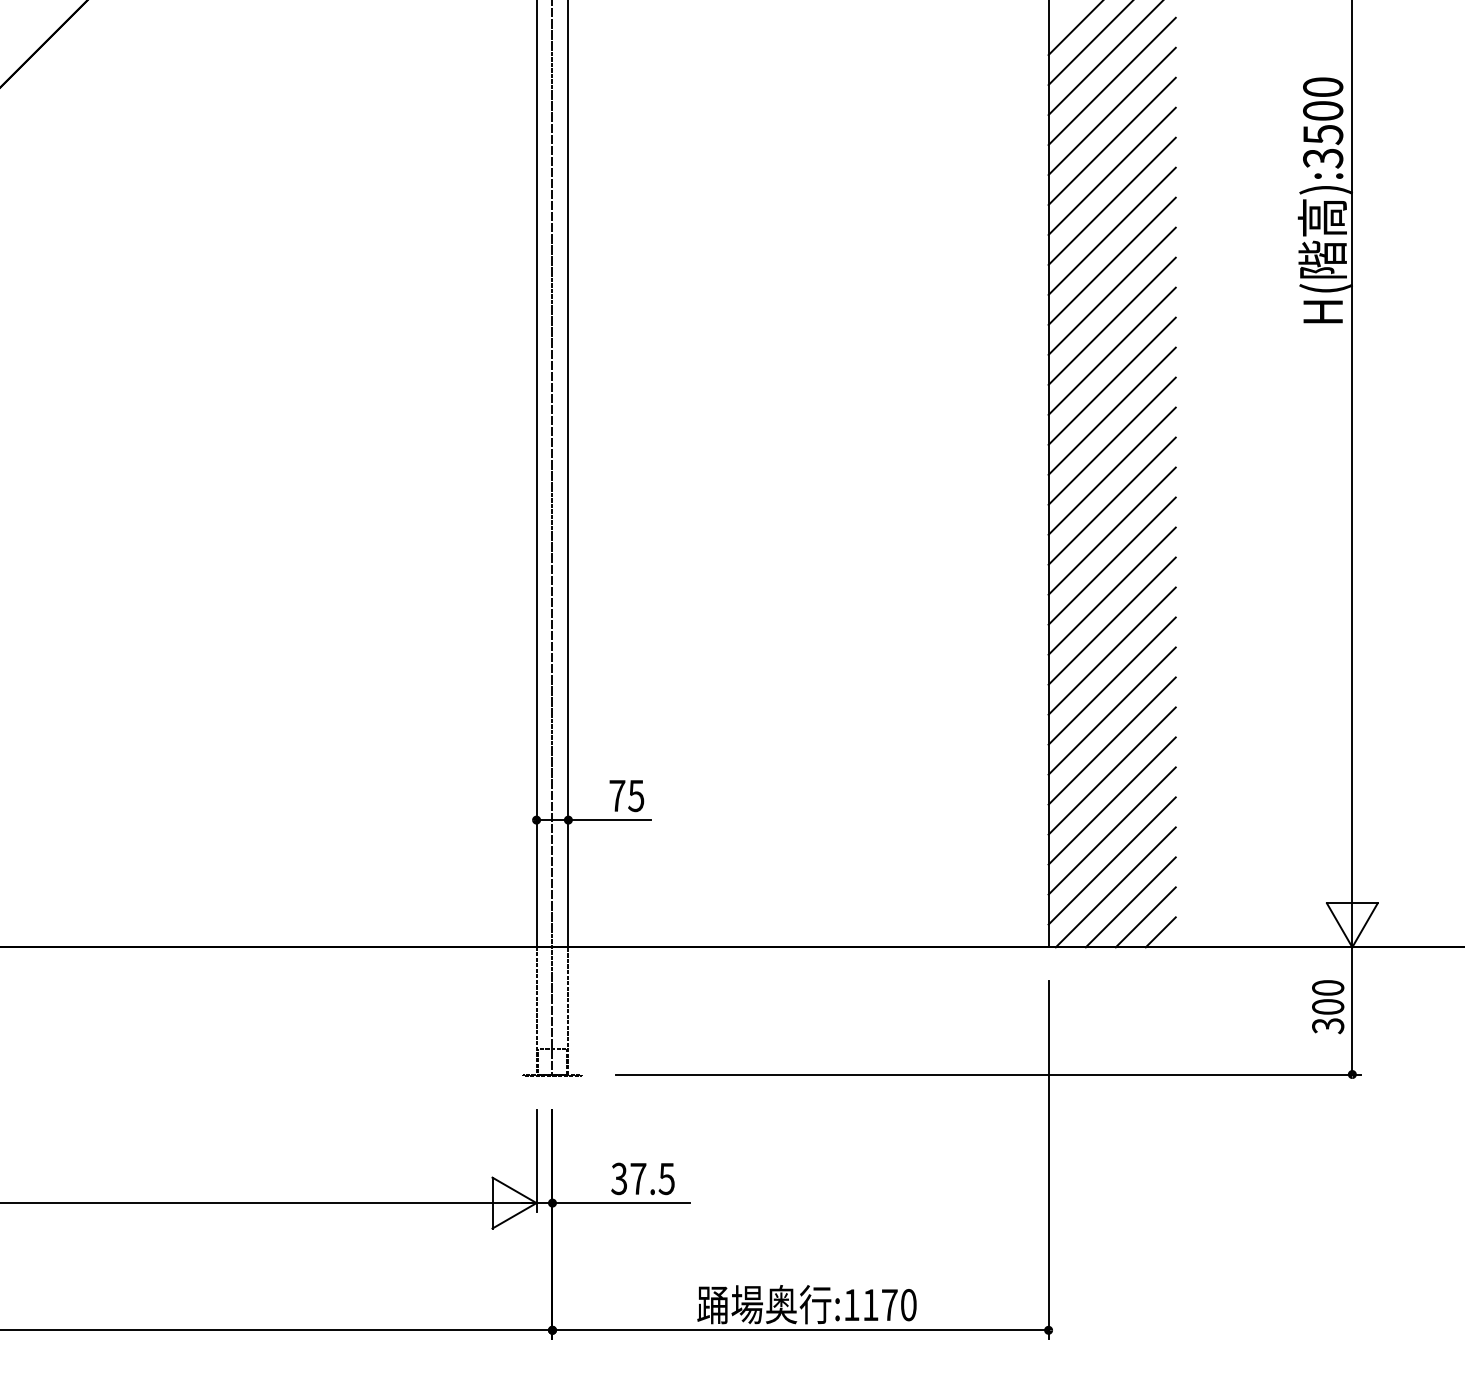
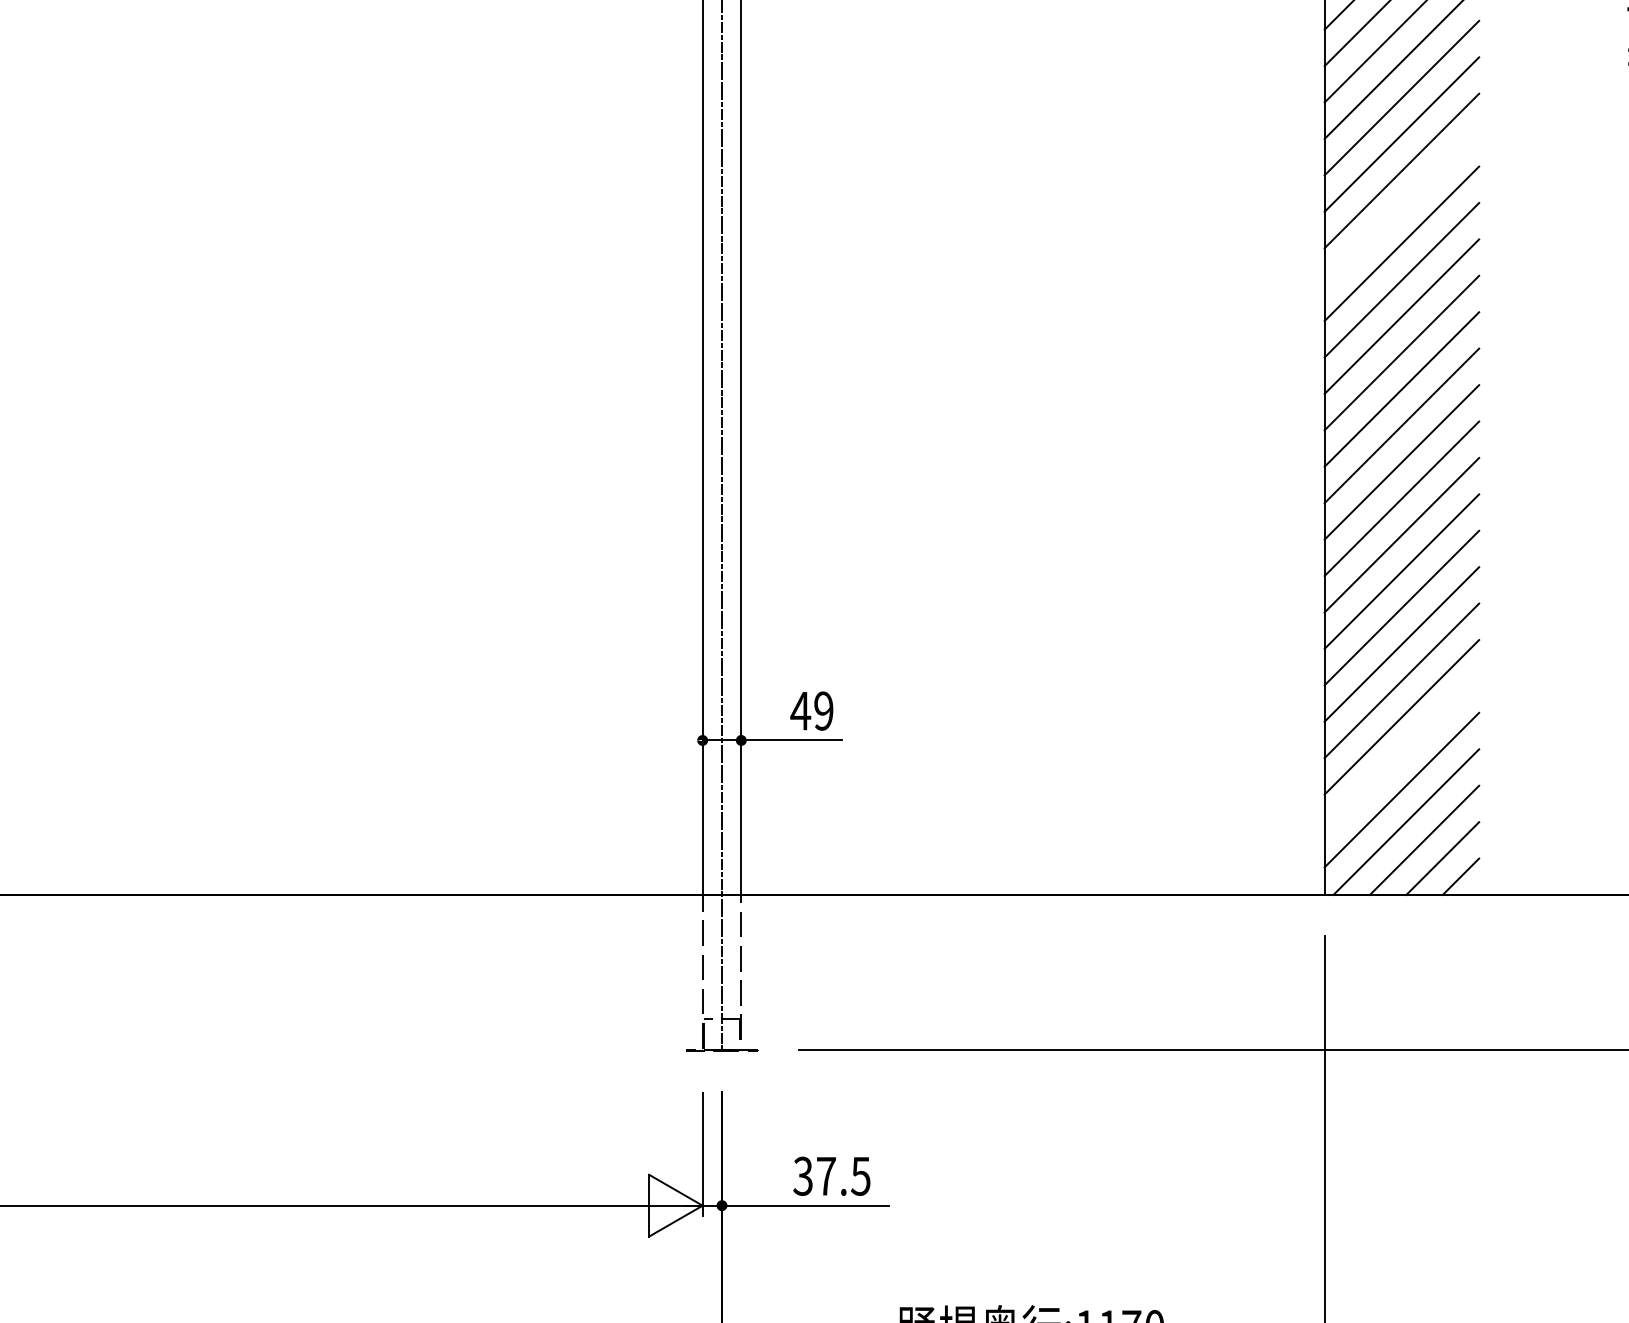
line: (1111, 380) -> (1401, 206), removed
text: (626, 795) -> (811, 710), 75 -> 49
line: (1111, 830) -> (1401, 753), removed

